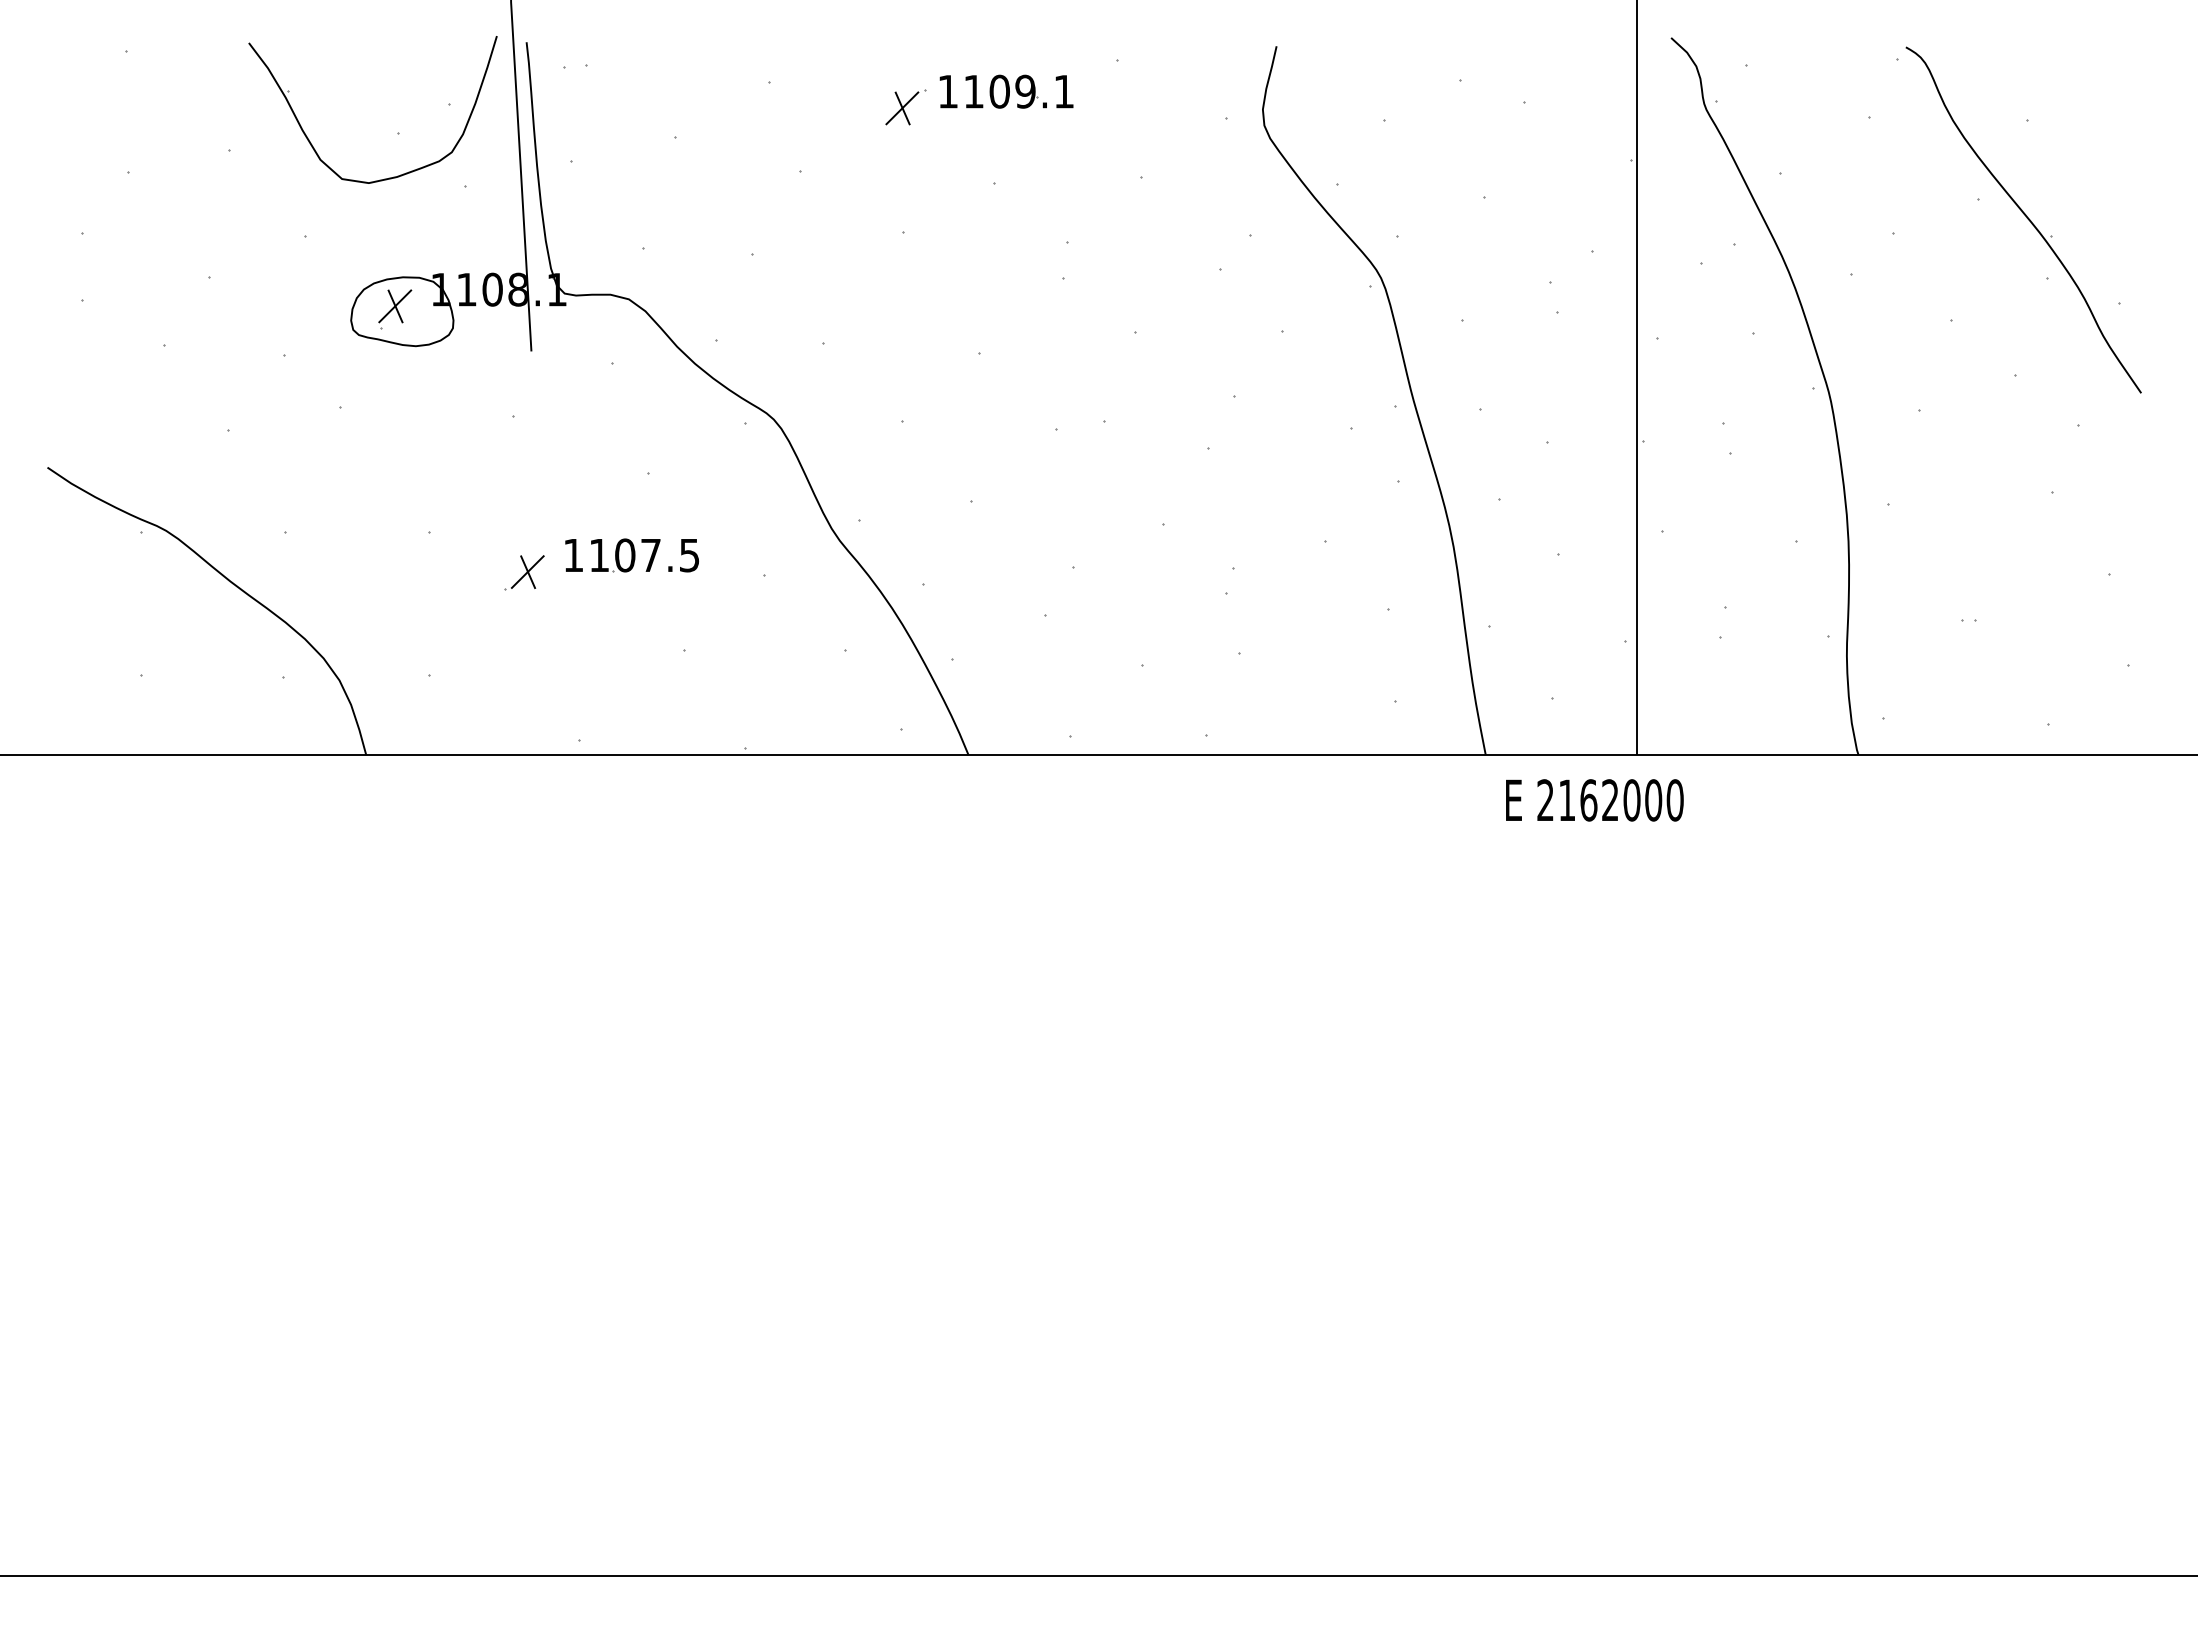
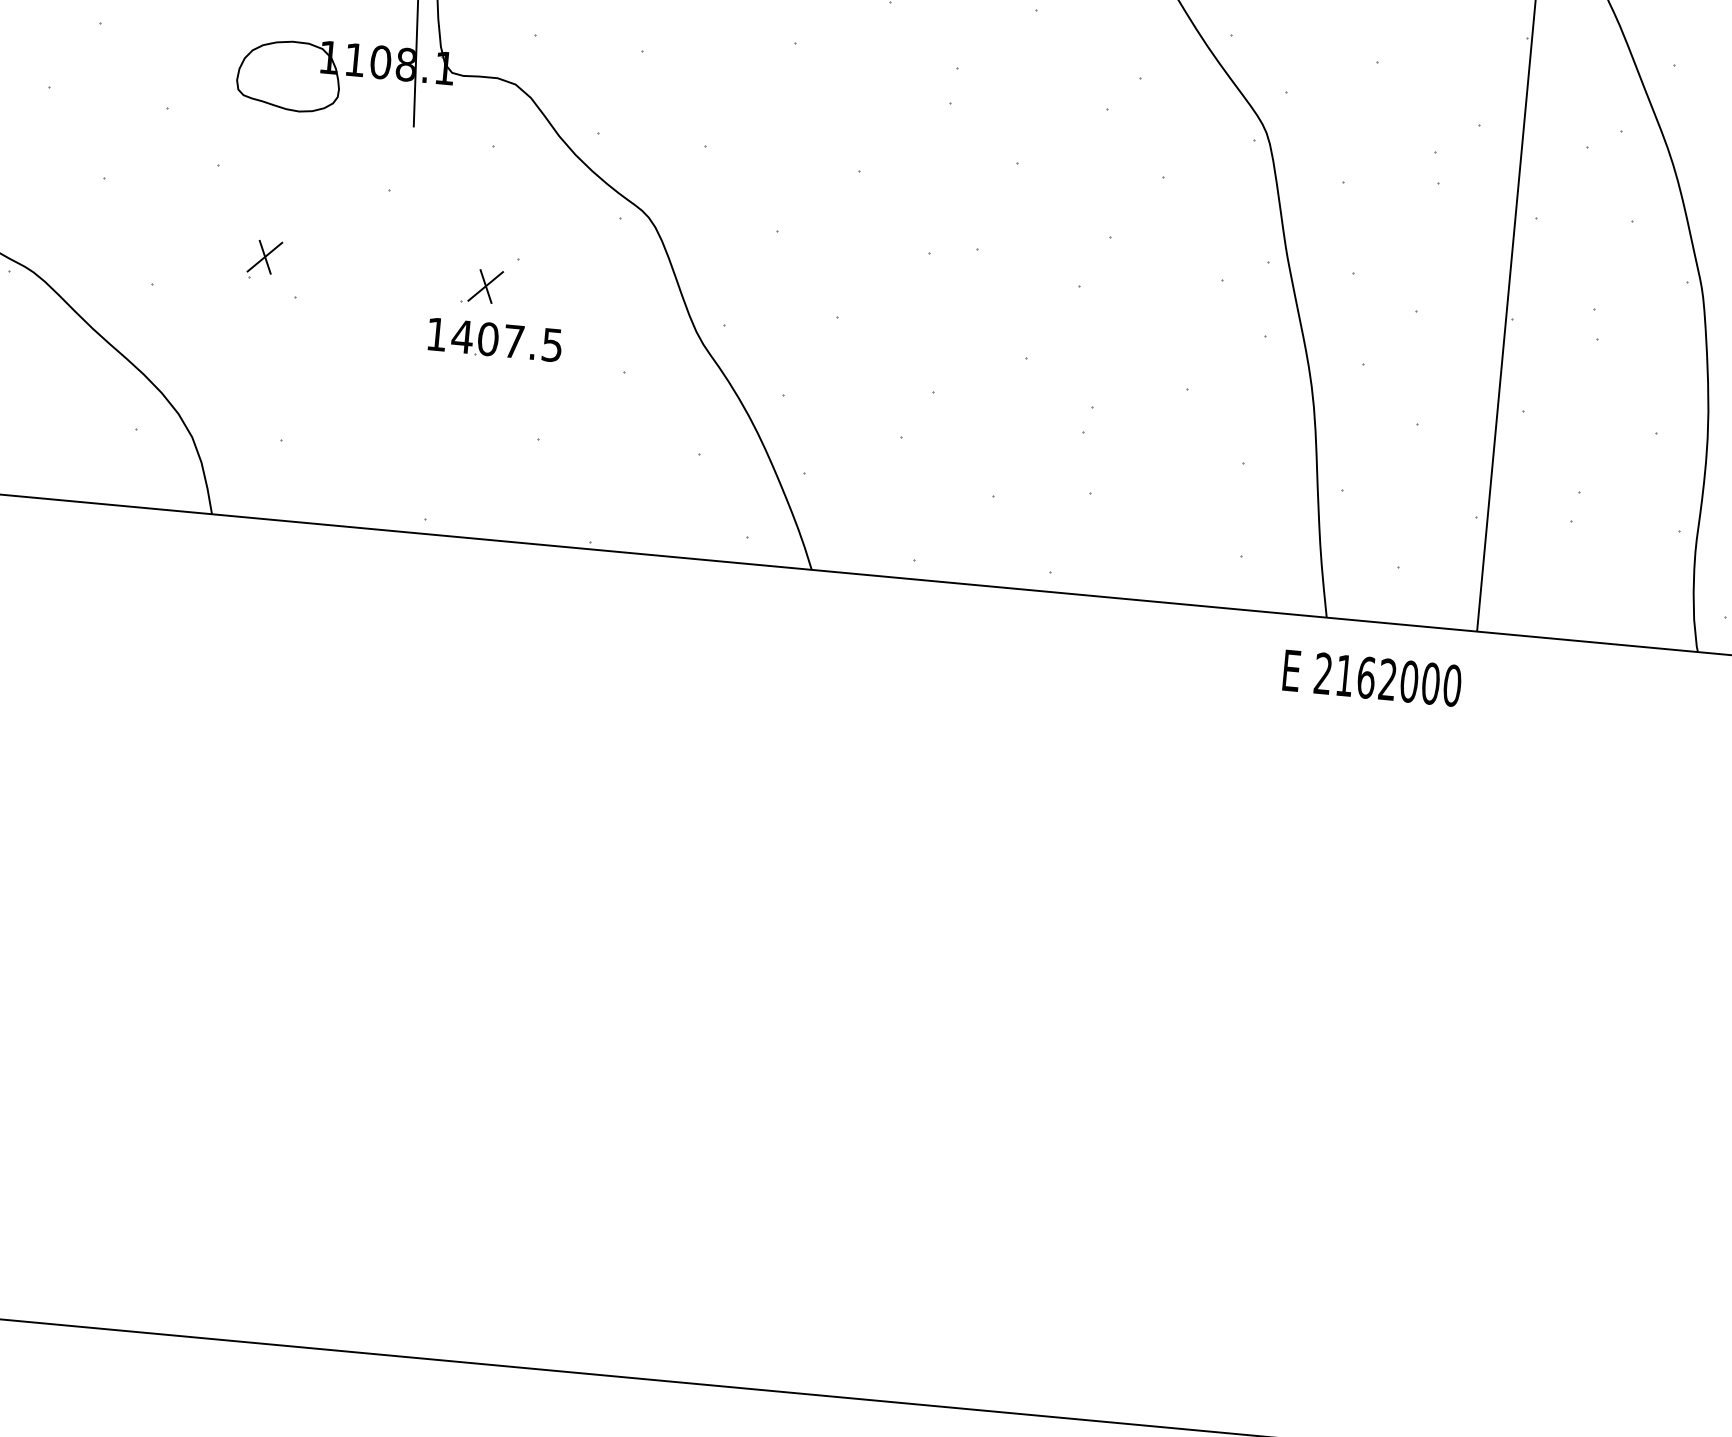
part: (395, 309) -> (264, 260), moved
text: (599, 555) -> (462, 336), 1107.5 -> 1407.5
part: (524, 572) -> (482, 286), moved
text: (1594, 800) -> (1372, 678), moved

